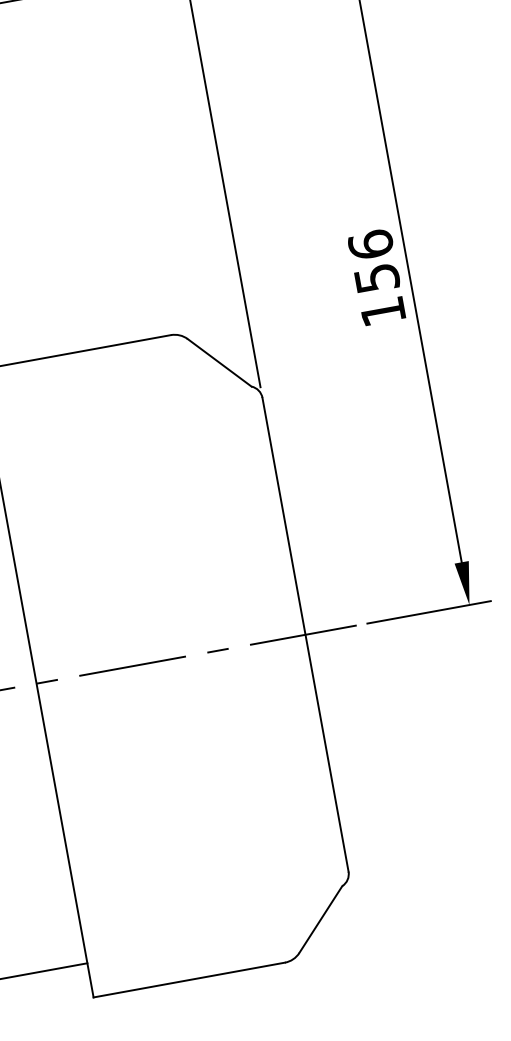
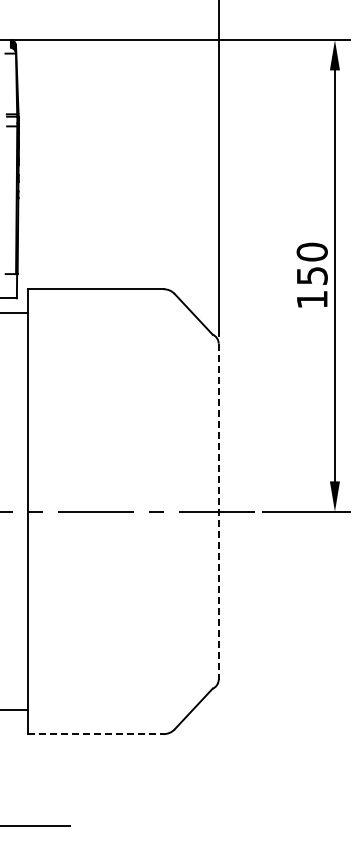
text: (369, 244) -> (311, 251), 156 -> 150
line: (305, 634) -> (218, 511), solid -> dashed
line: (188, 980) -> (95, 734), solid -> dashed

